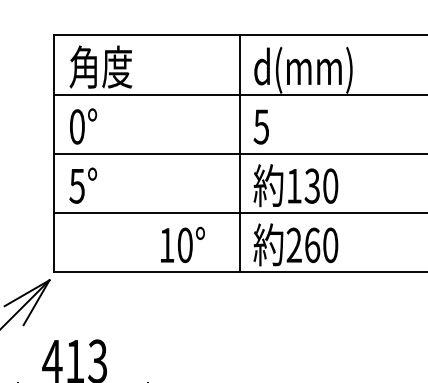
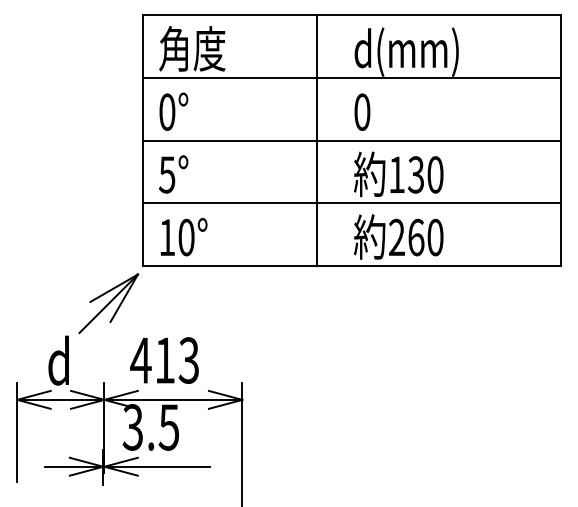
text: (261, 126) -> (362, 111), 5 -> 0
line: (239, 153) -> (316, 140), moved
text: (182, 245) -> (183, 237), moved

